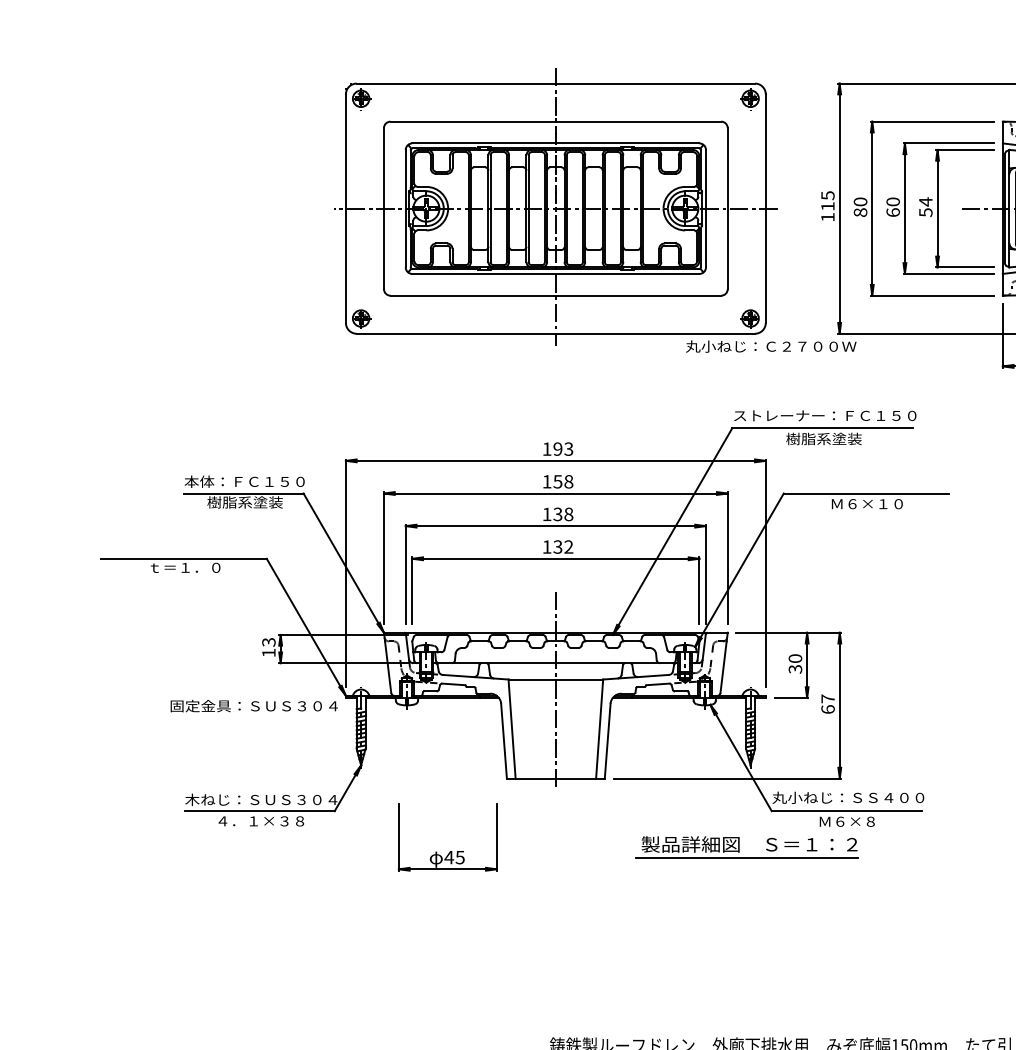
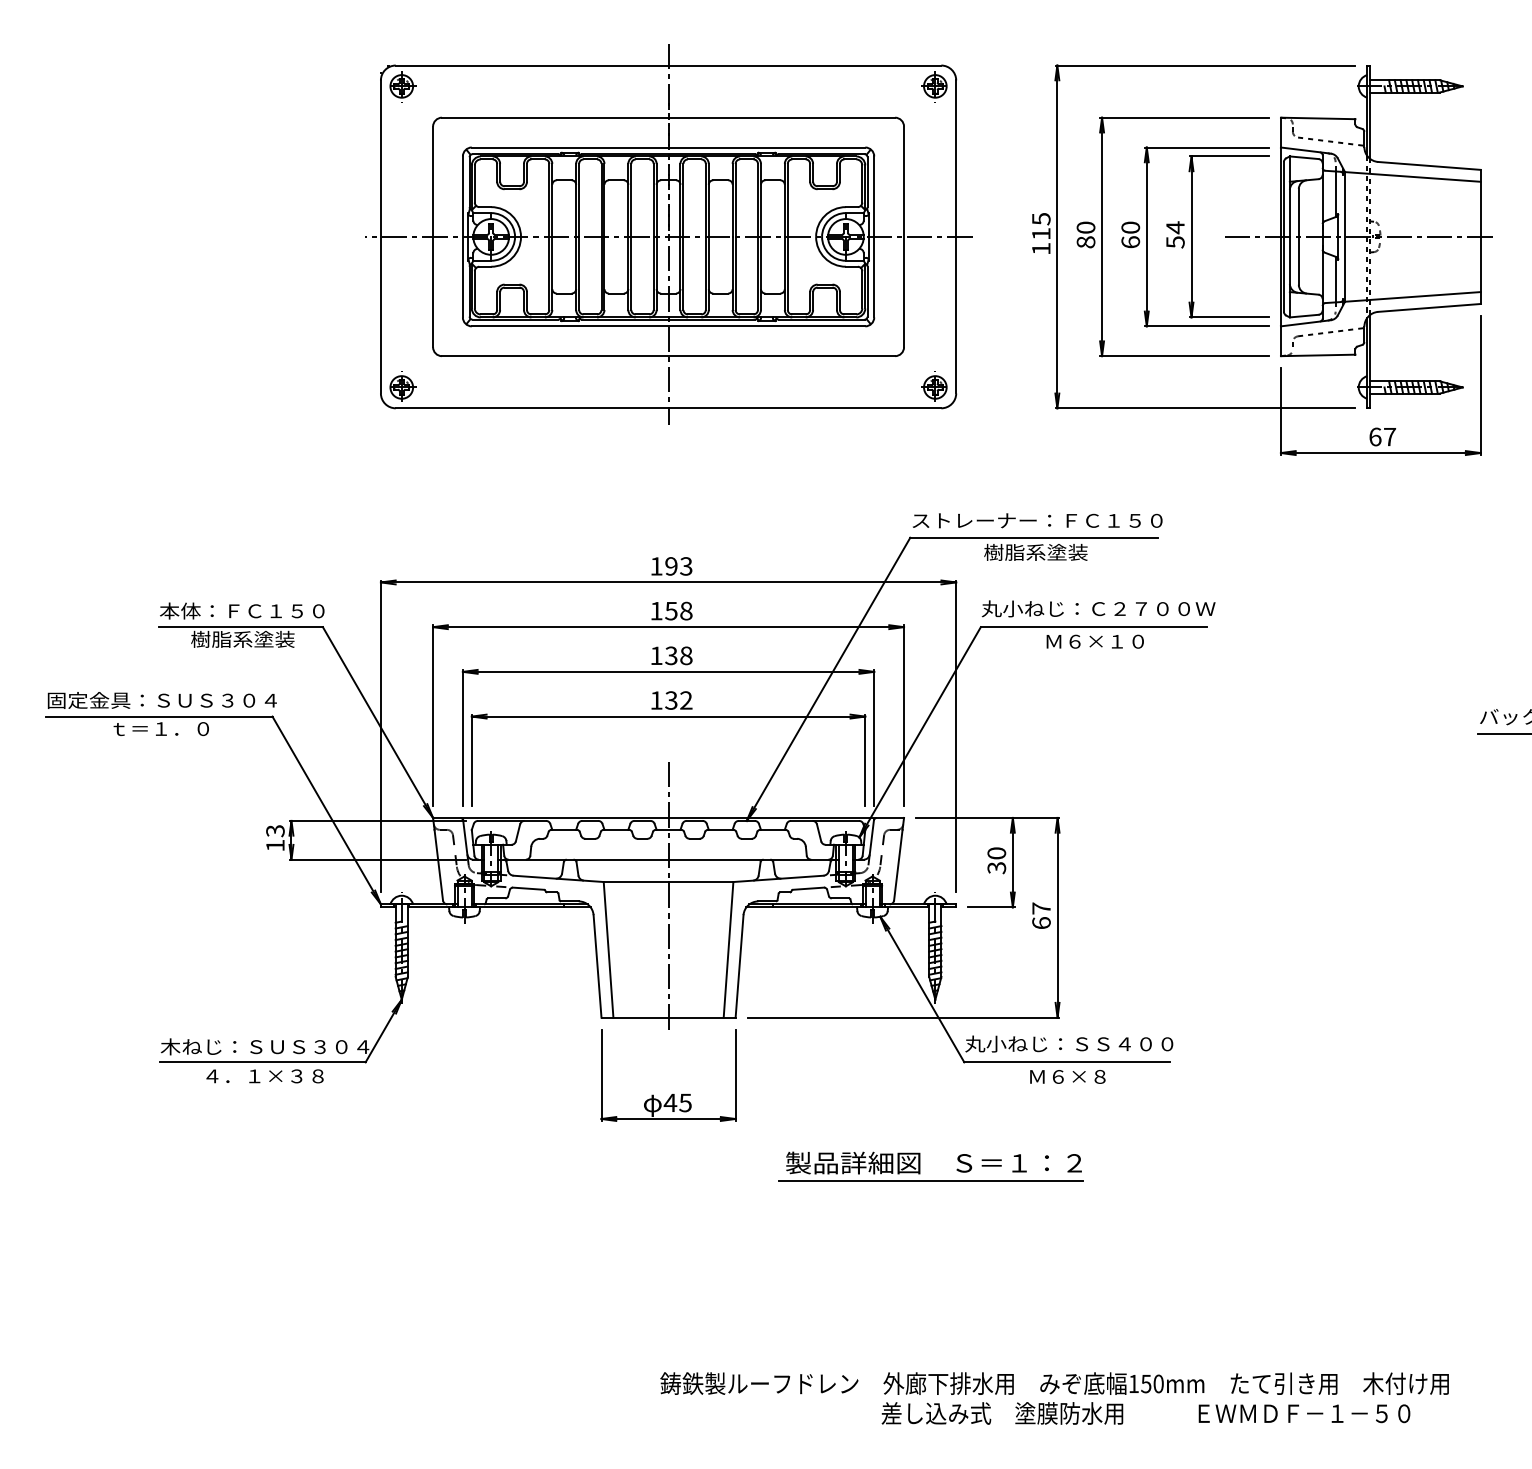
text: (771, 346) -> (1098, 608), moved
text: (253, 706) -> (161, 700), moved
part: (739, 847) -> (920, 1166), moved
part: (449, 851) -> (671, 1094), moved

